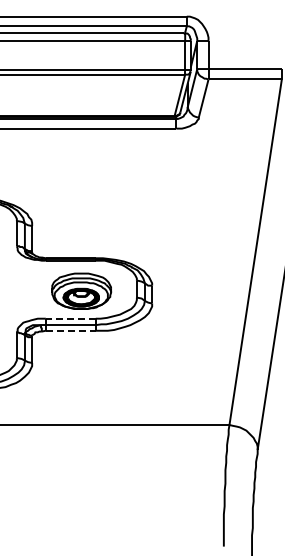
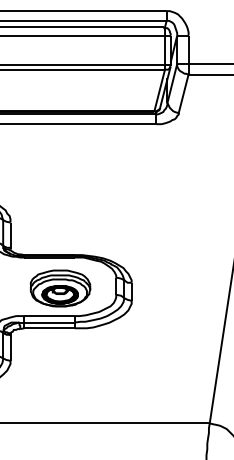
line: (70, 318) -> (49, 315), dashed -> solid
line: (70, 330) -> (49, 328), dashed -> solid

